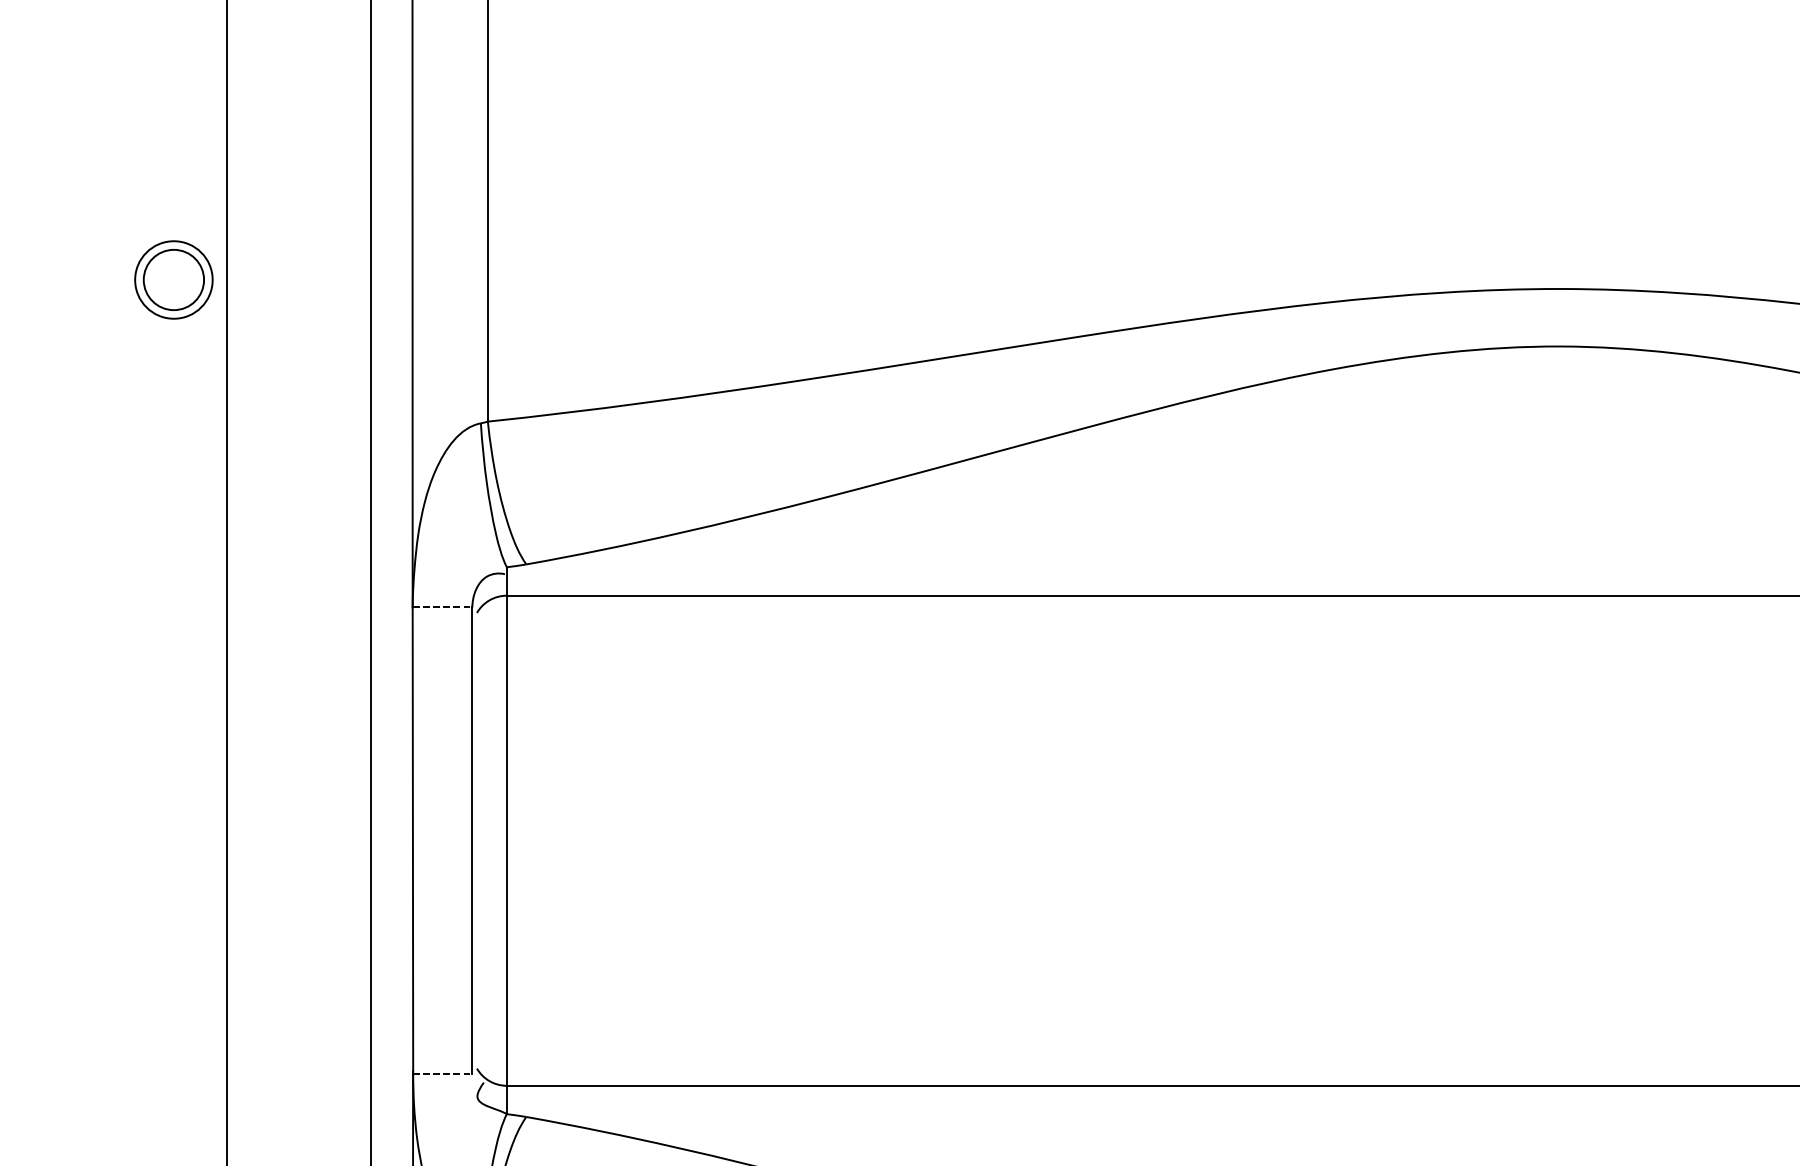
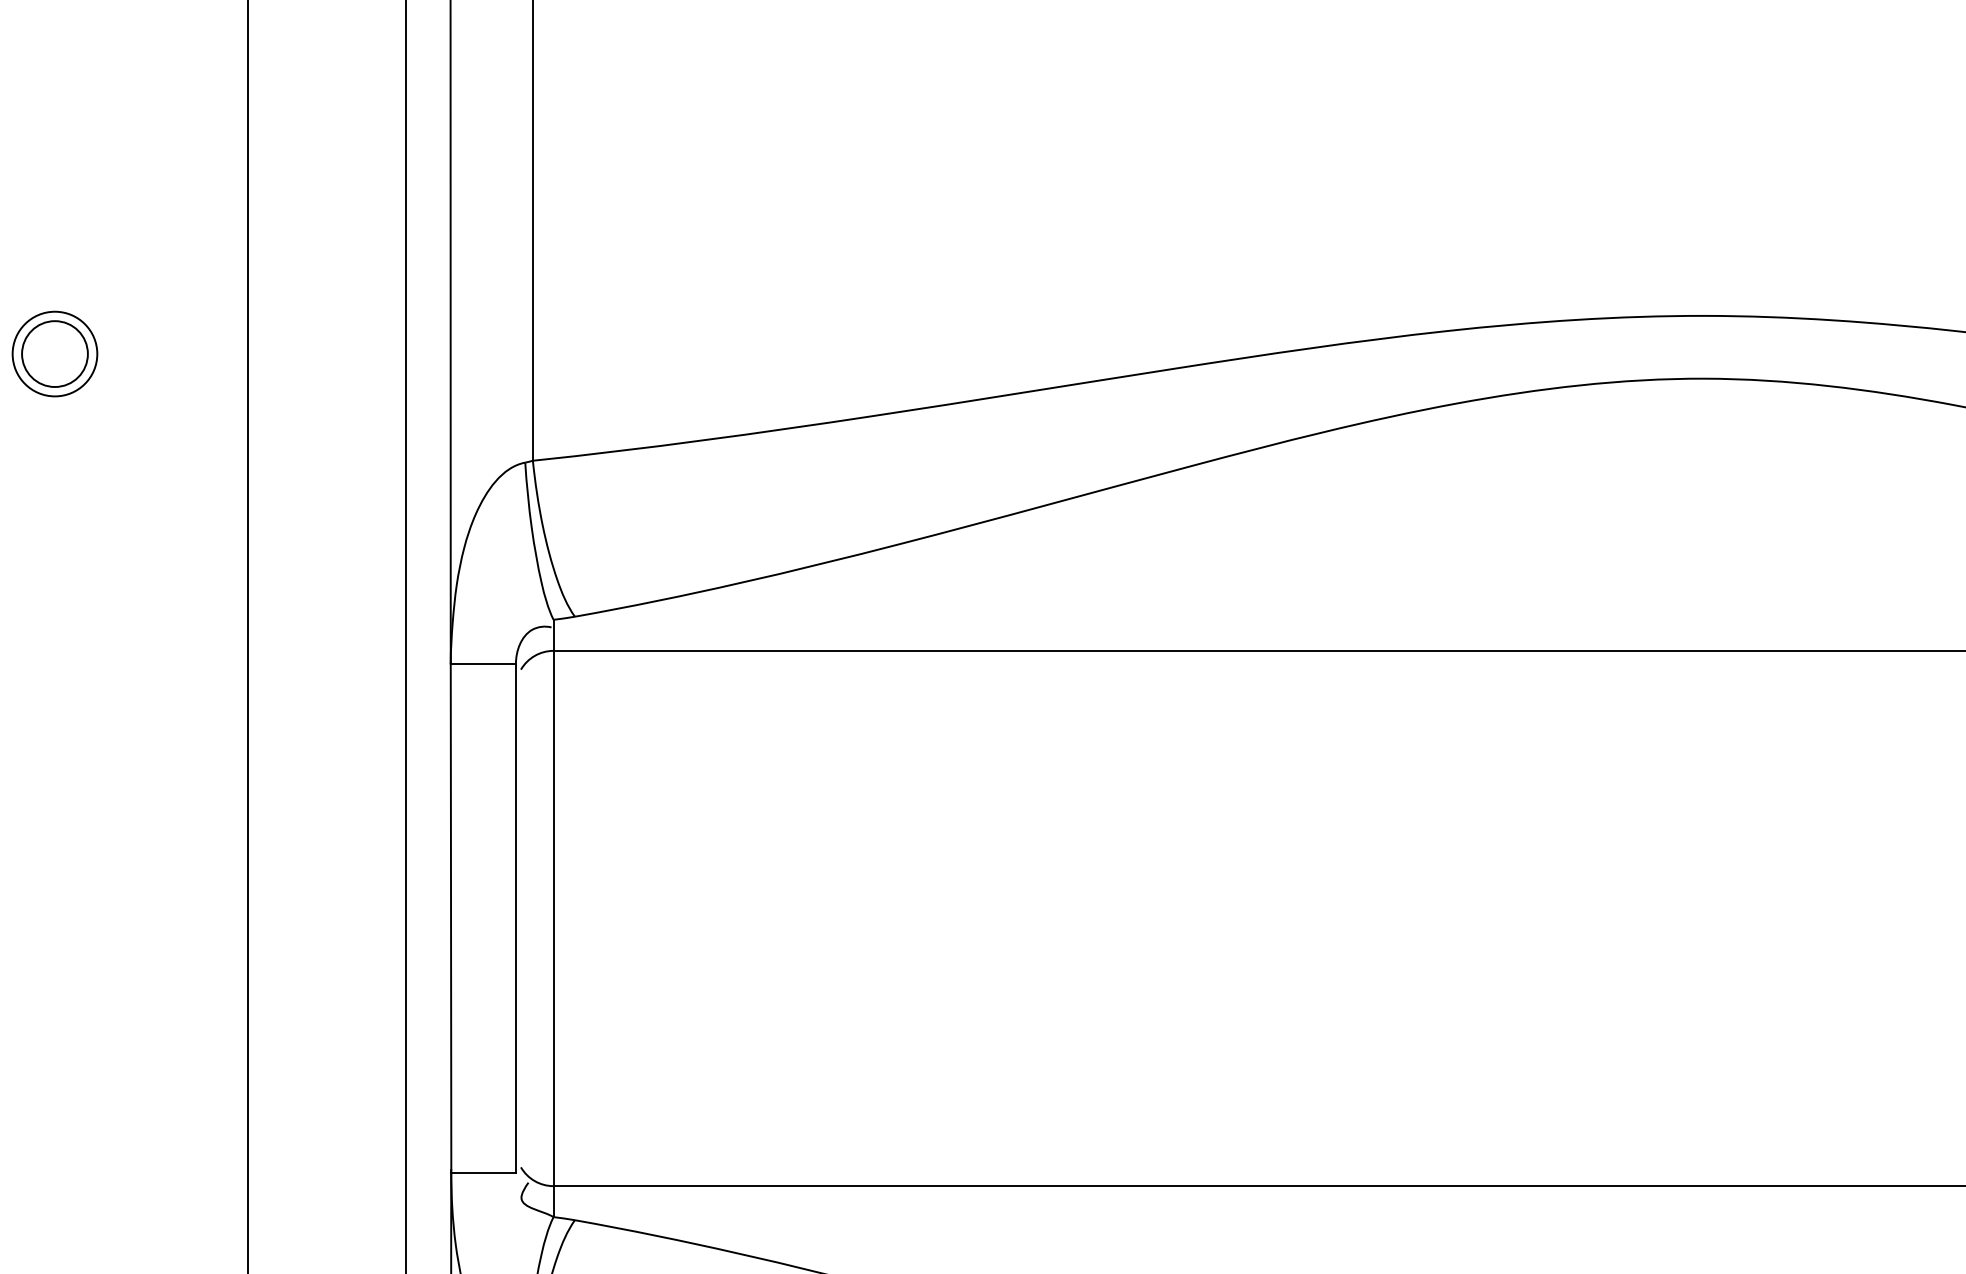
part: (173, 279) -> (54, 353), moved
line: (443, 607) -> (484, 663), dashed -> solid
line: (443, 1074) -> (484, 1173), dashed -> solid

